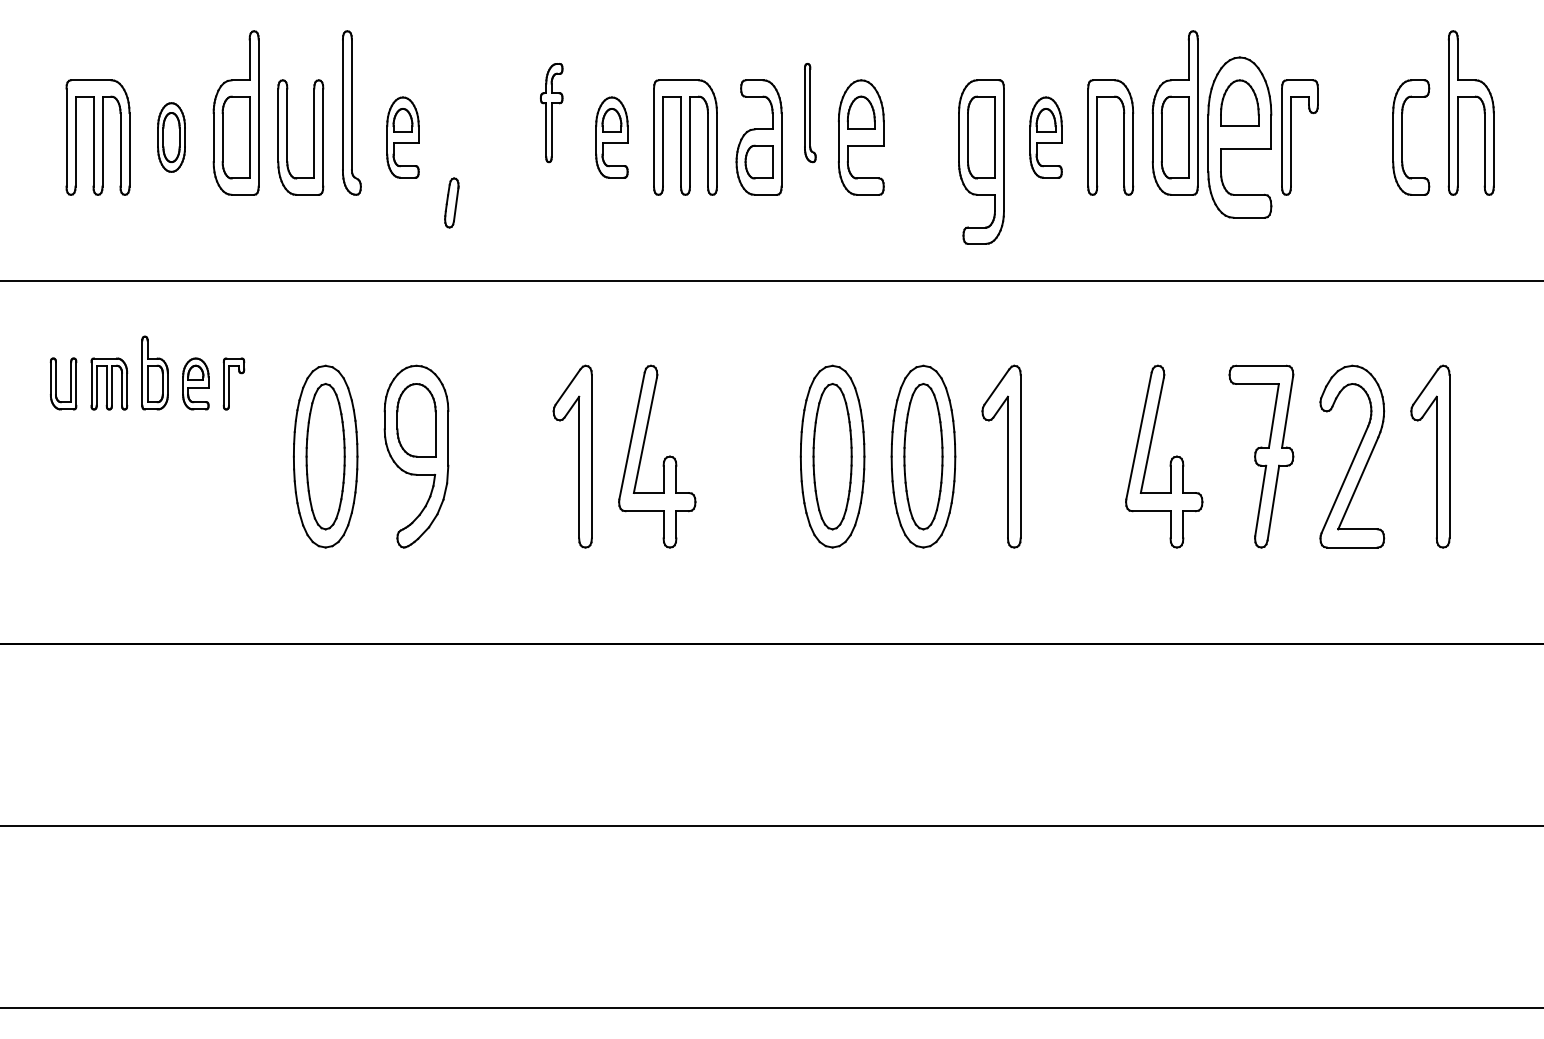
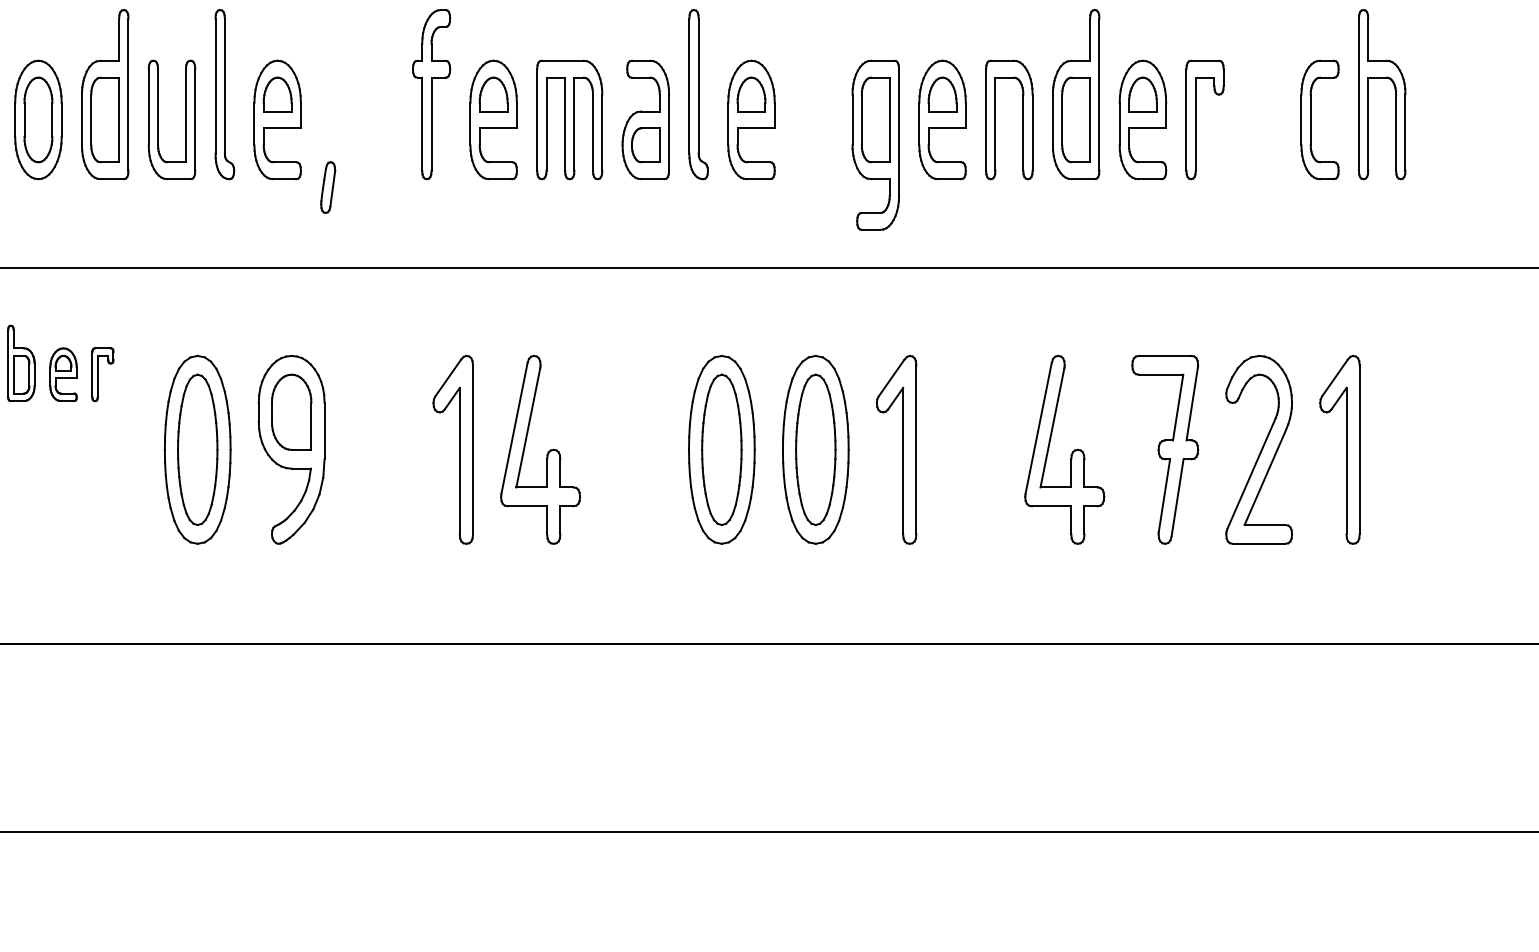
part: (551, 112) -> (431, 94), size x1.67
part: (810, 112) -> (698, 94), size x1.67
part: (171, 137) -> (38, 119), size x1.67
part: (402, 137) -> (277, 119), size x1.43
part: (611, 137) -> (493, 119), size x1.43
part: (1045, 137) -> (941, 119), size x1.43
part: (1239, 137) -> (1142, 119), size x0.71

